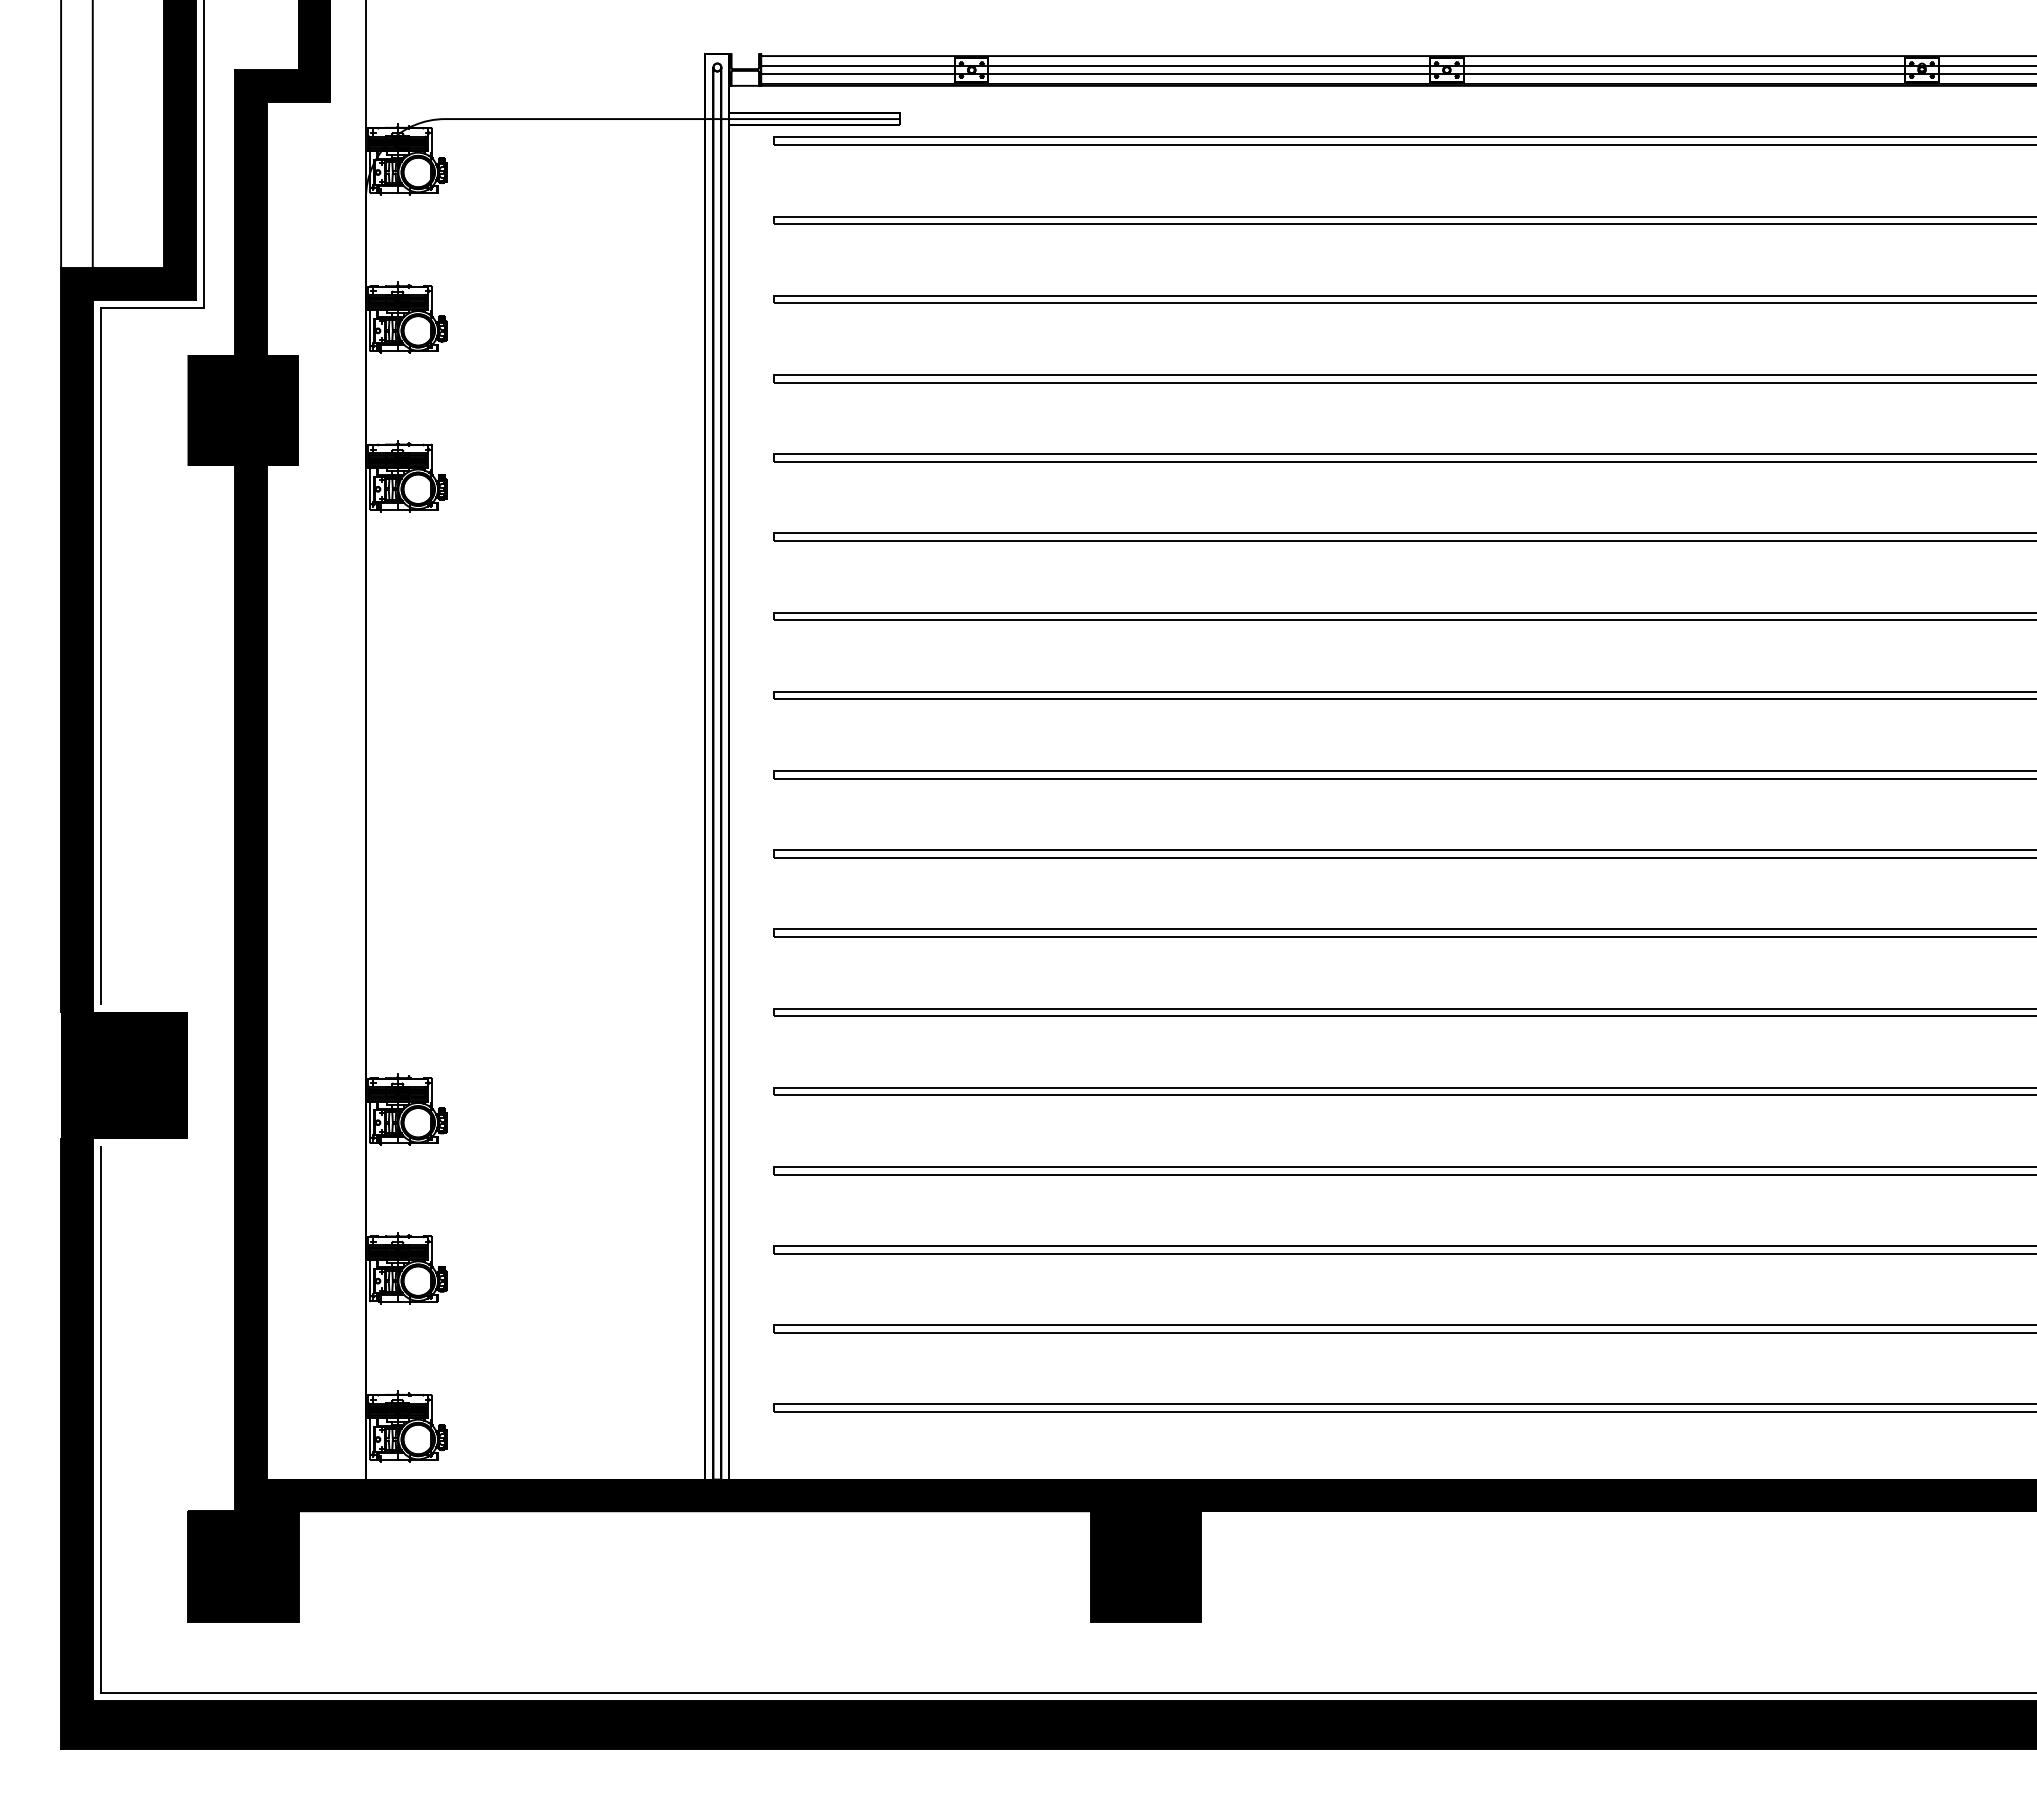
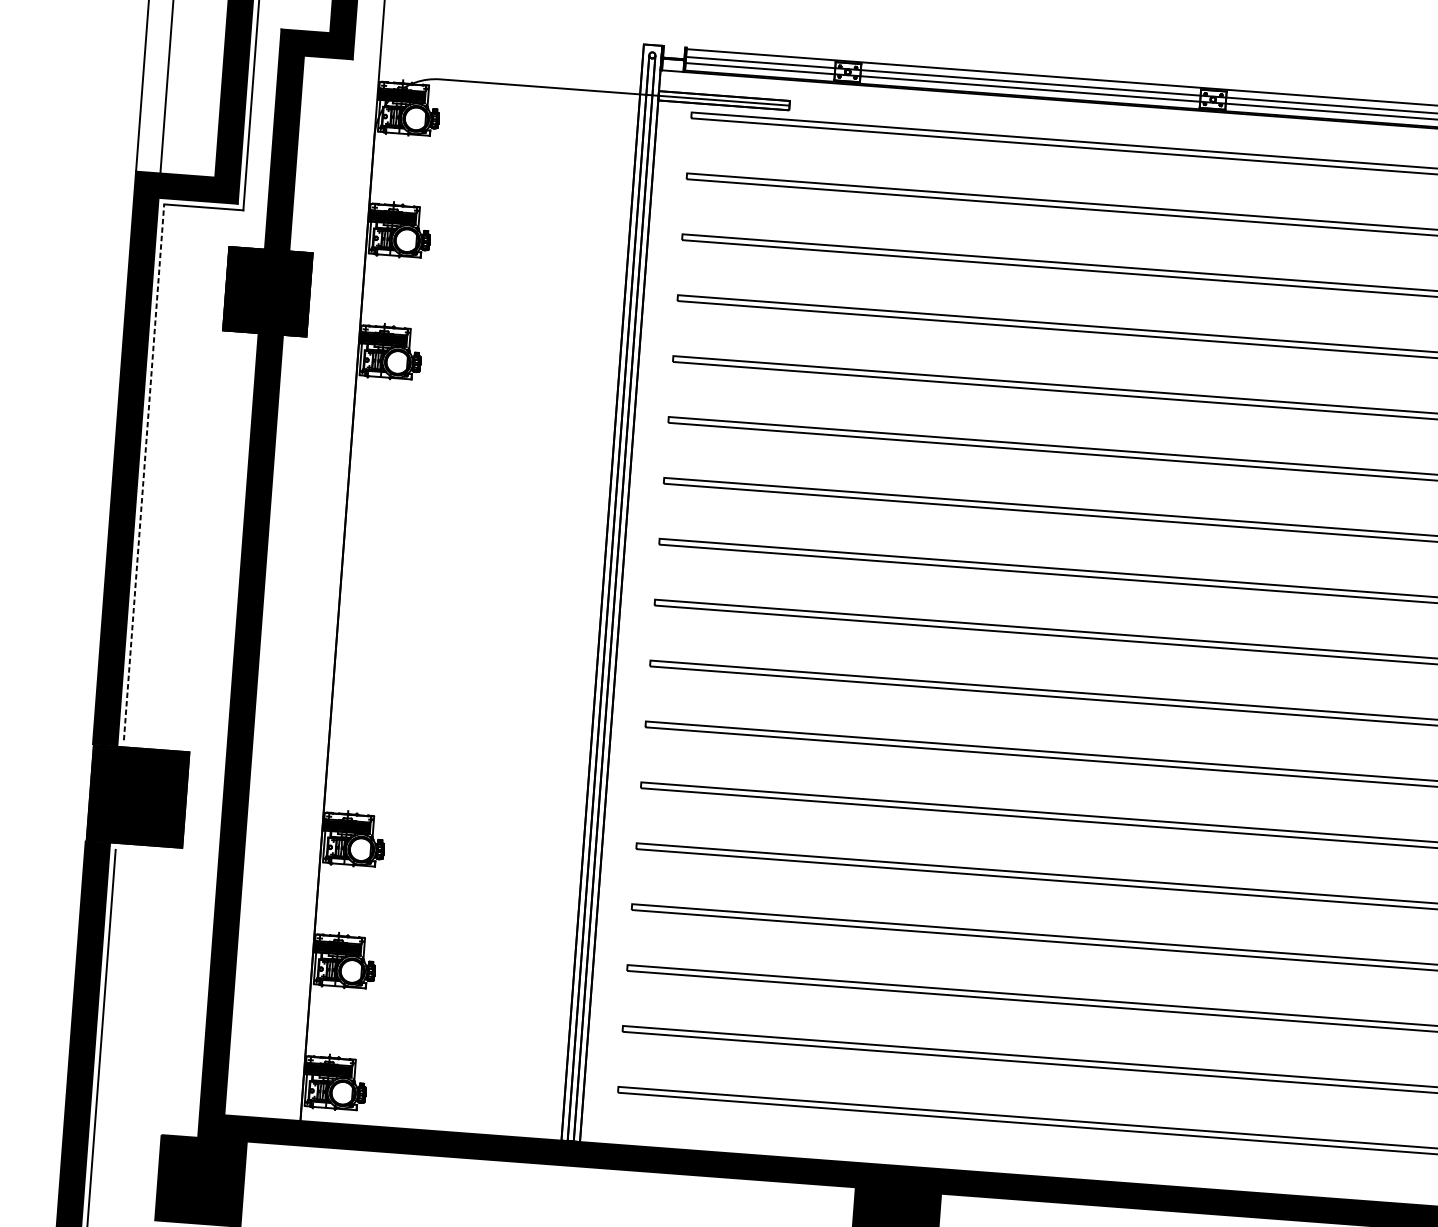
line: (100, 655) -> (143, 471), solid -> dashed

